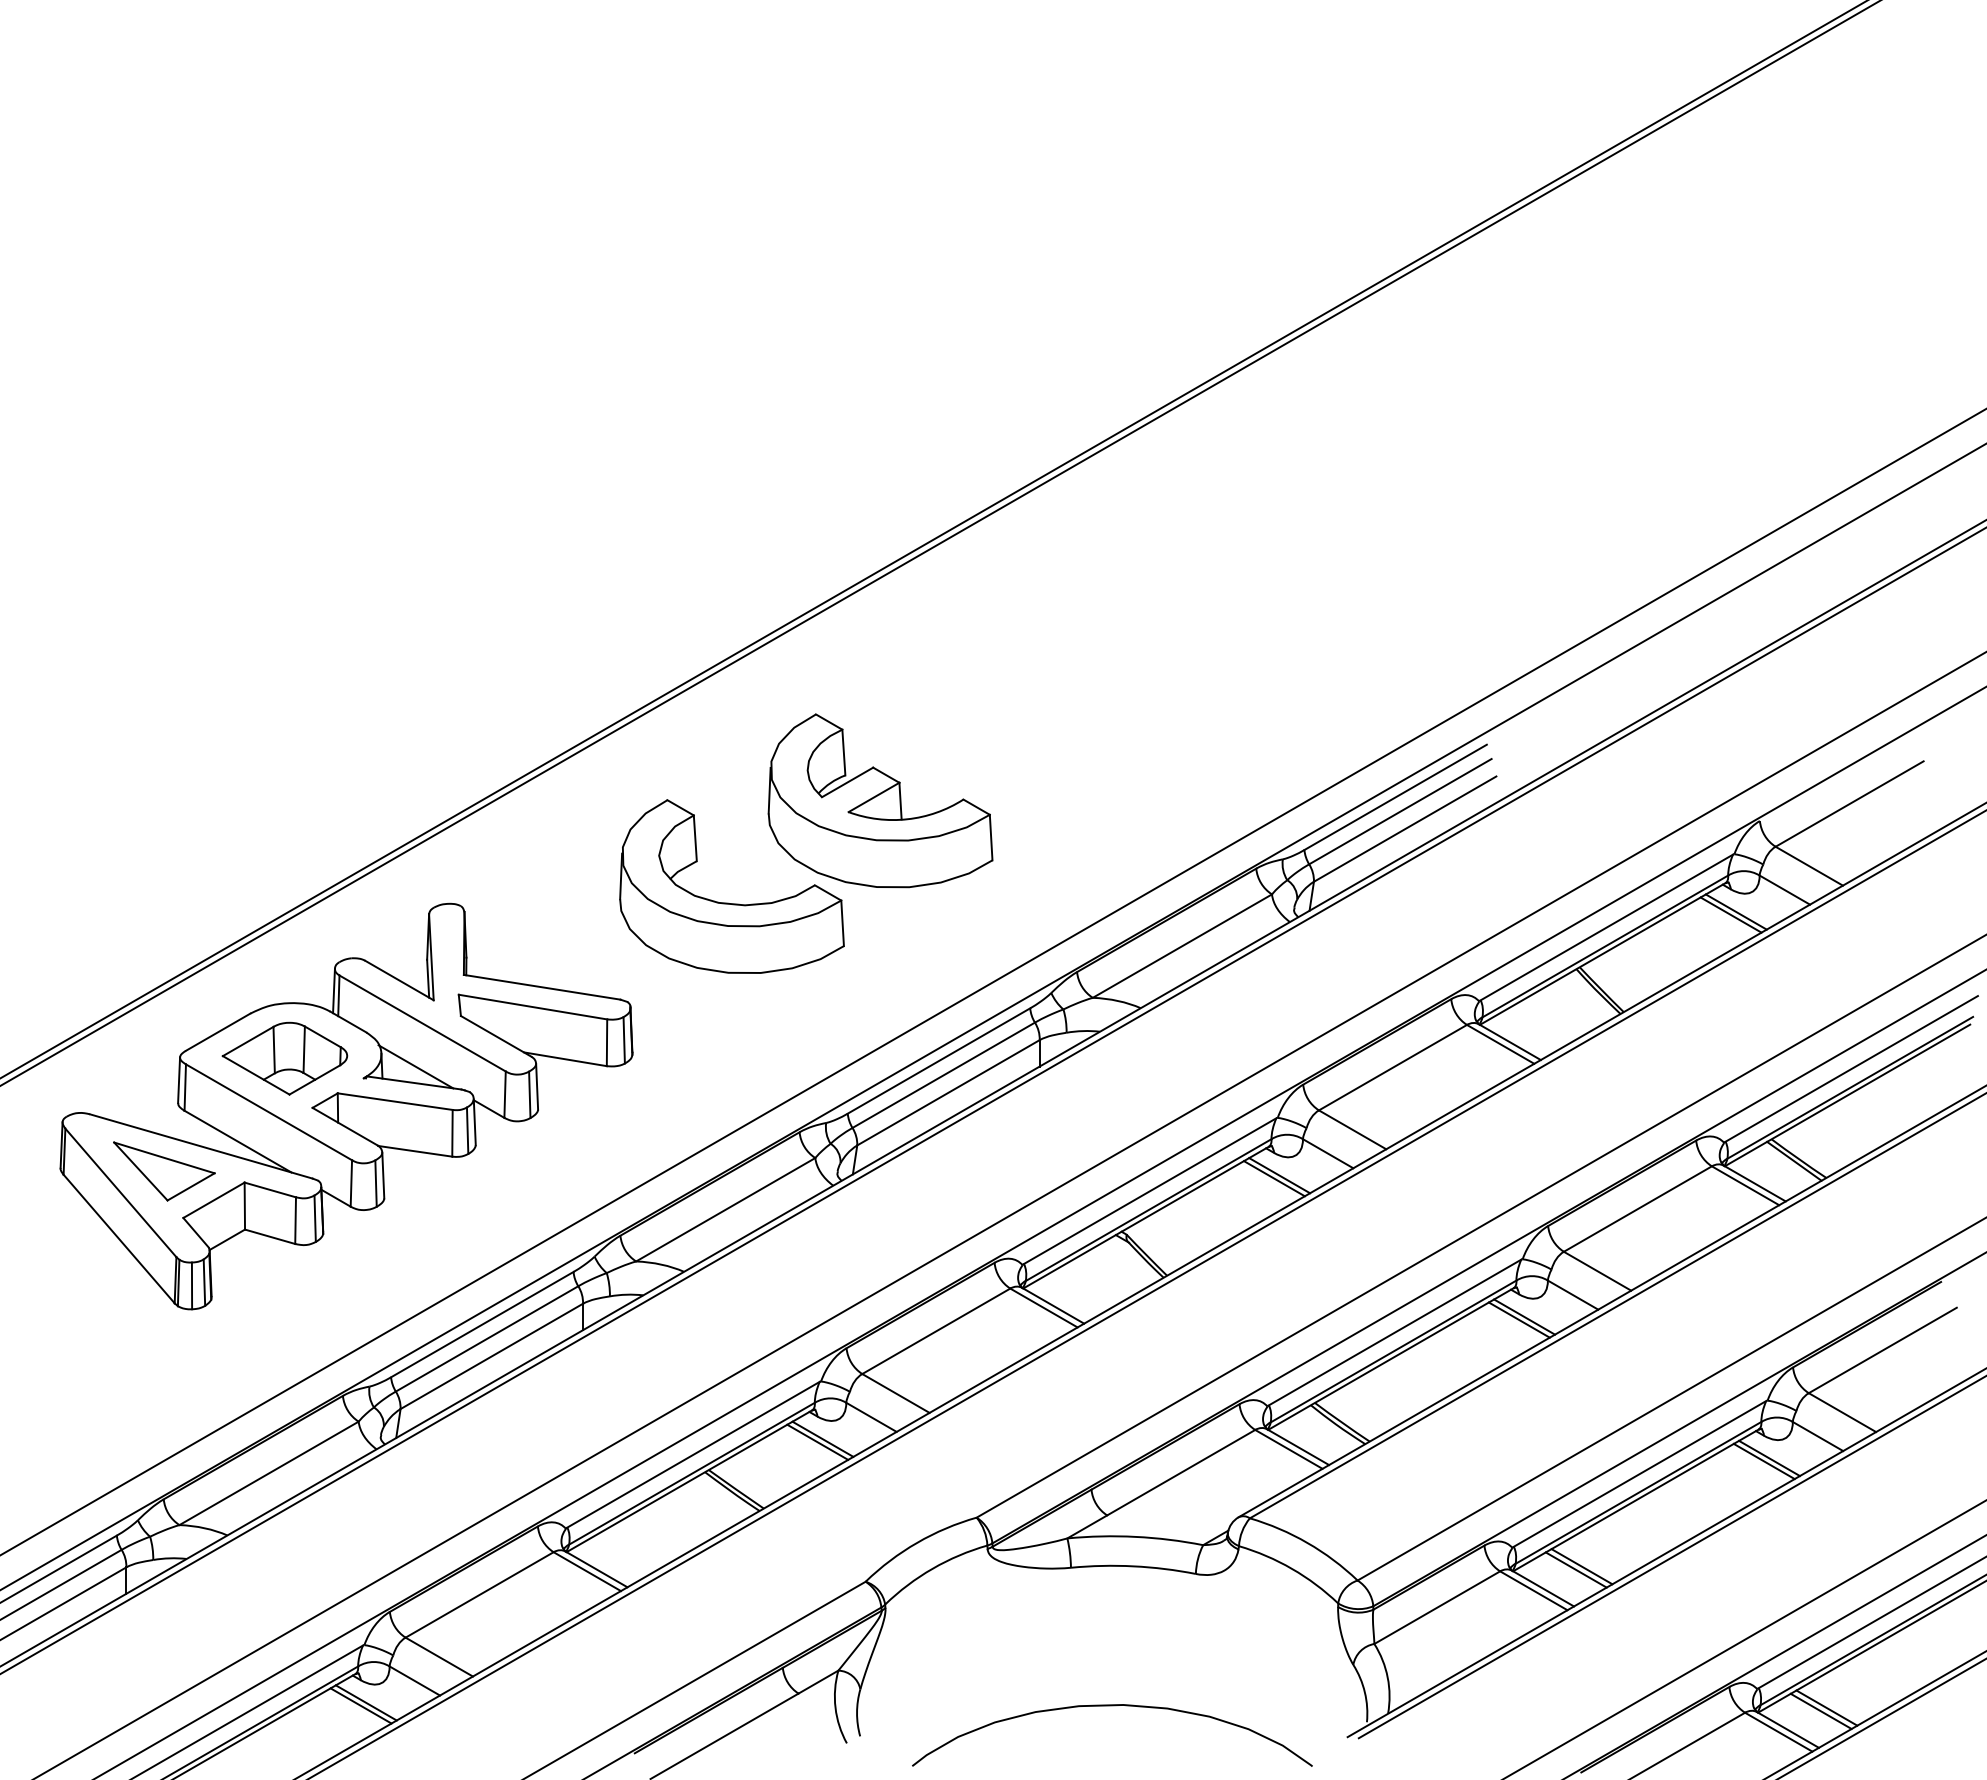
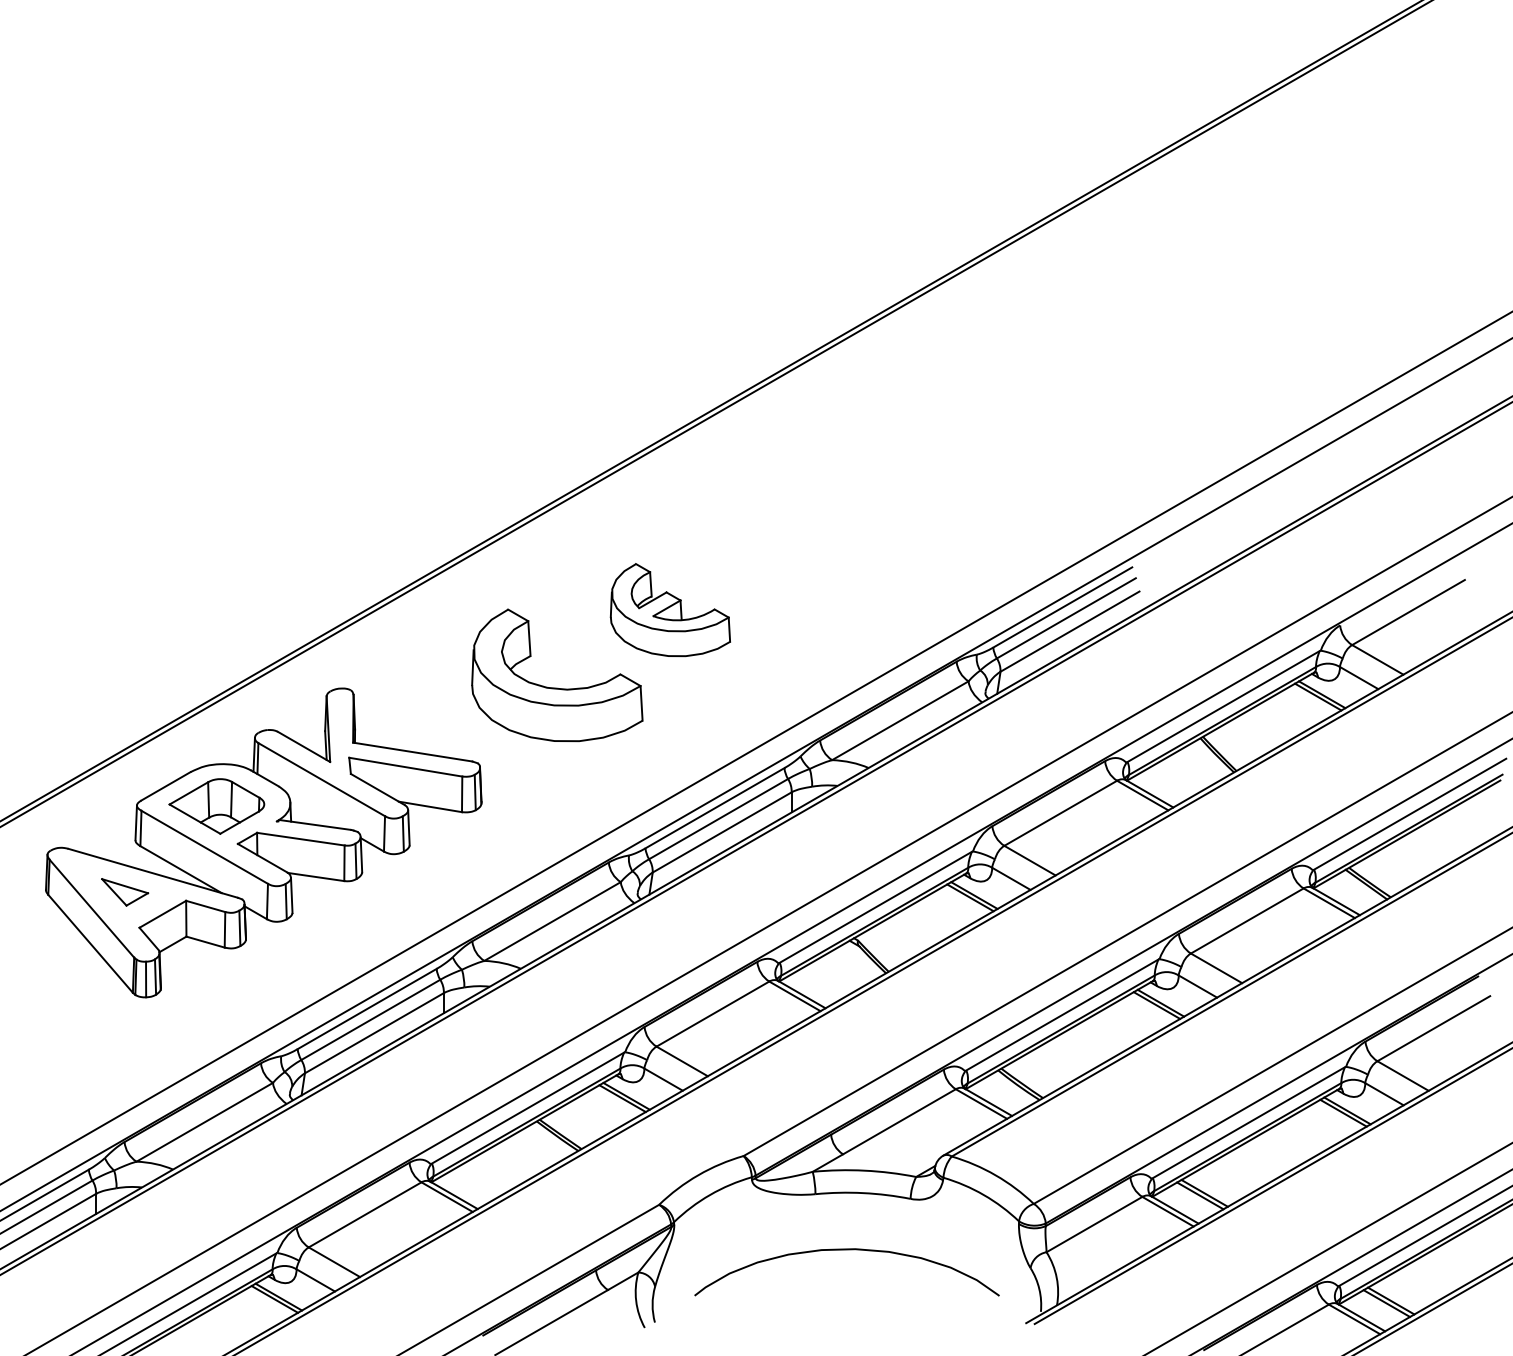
part: (880, 800) -> (670, 609), size x0.7
line: (415, 1066) -> (316, 812), removed
part: (164, 1171) -> (125, 892), size x0.6
curve: (1112, 1706) -> (847, 1250), moved

